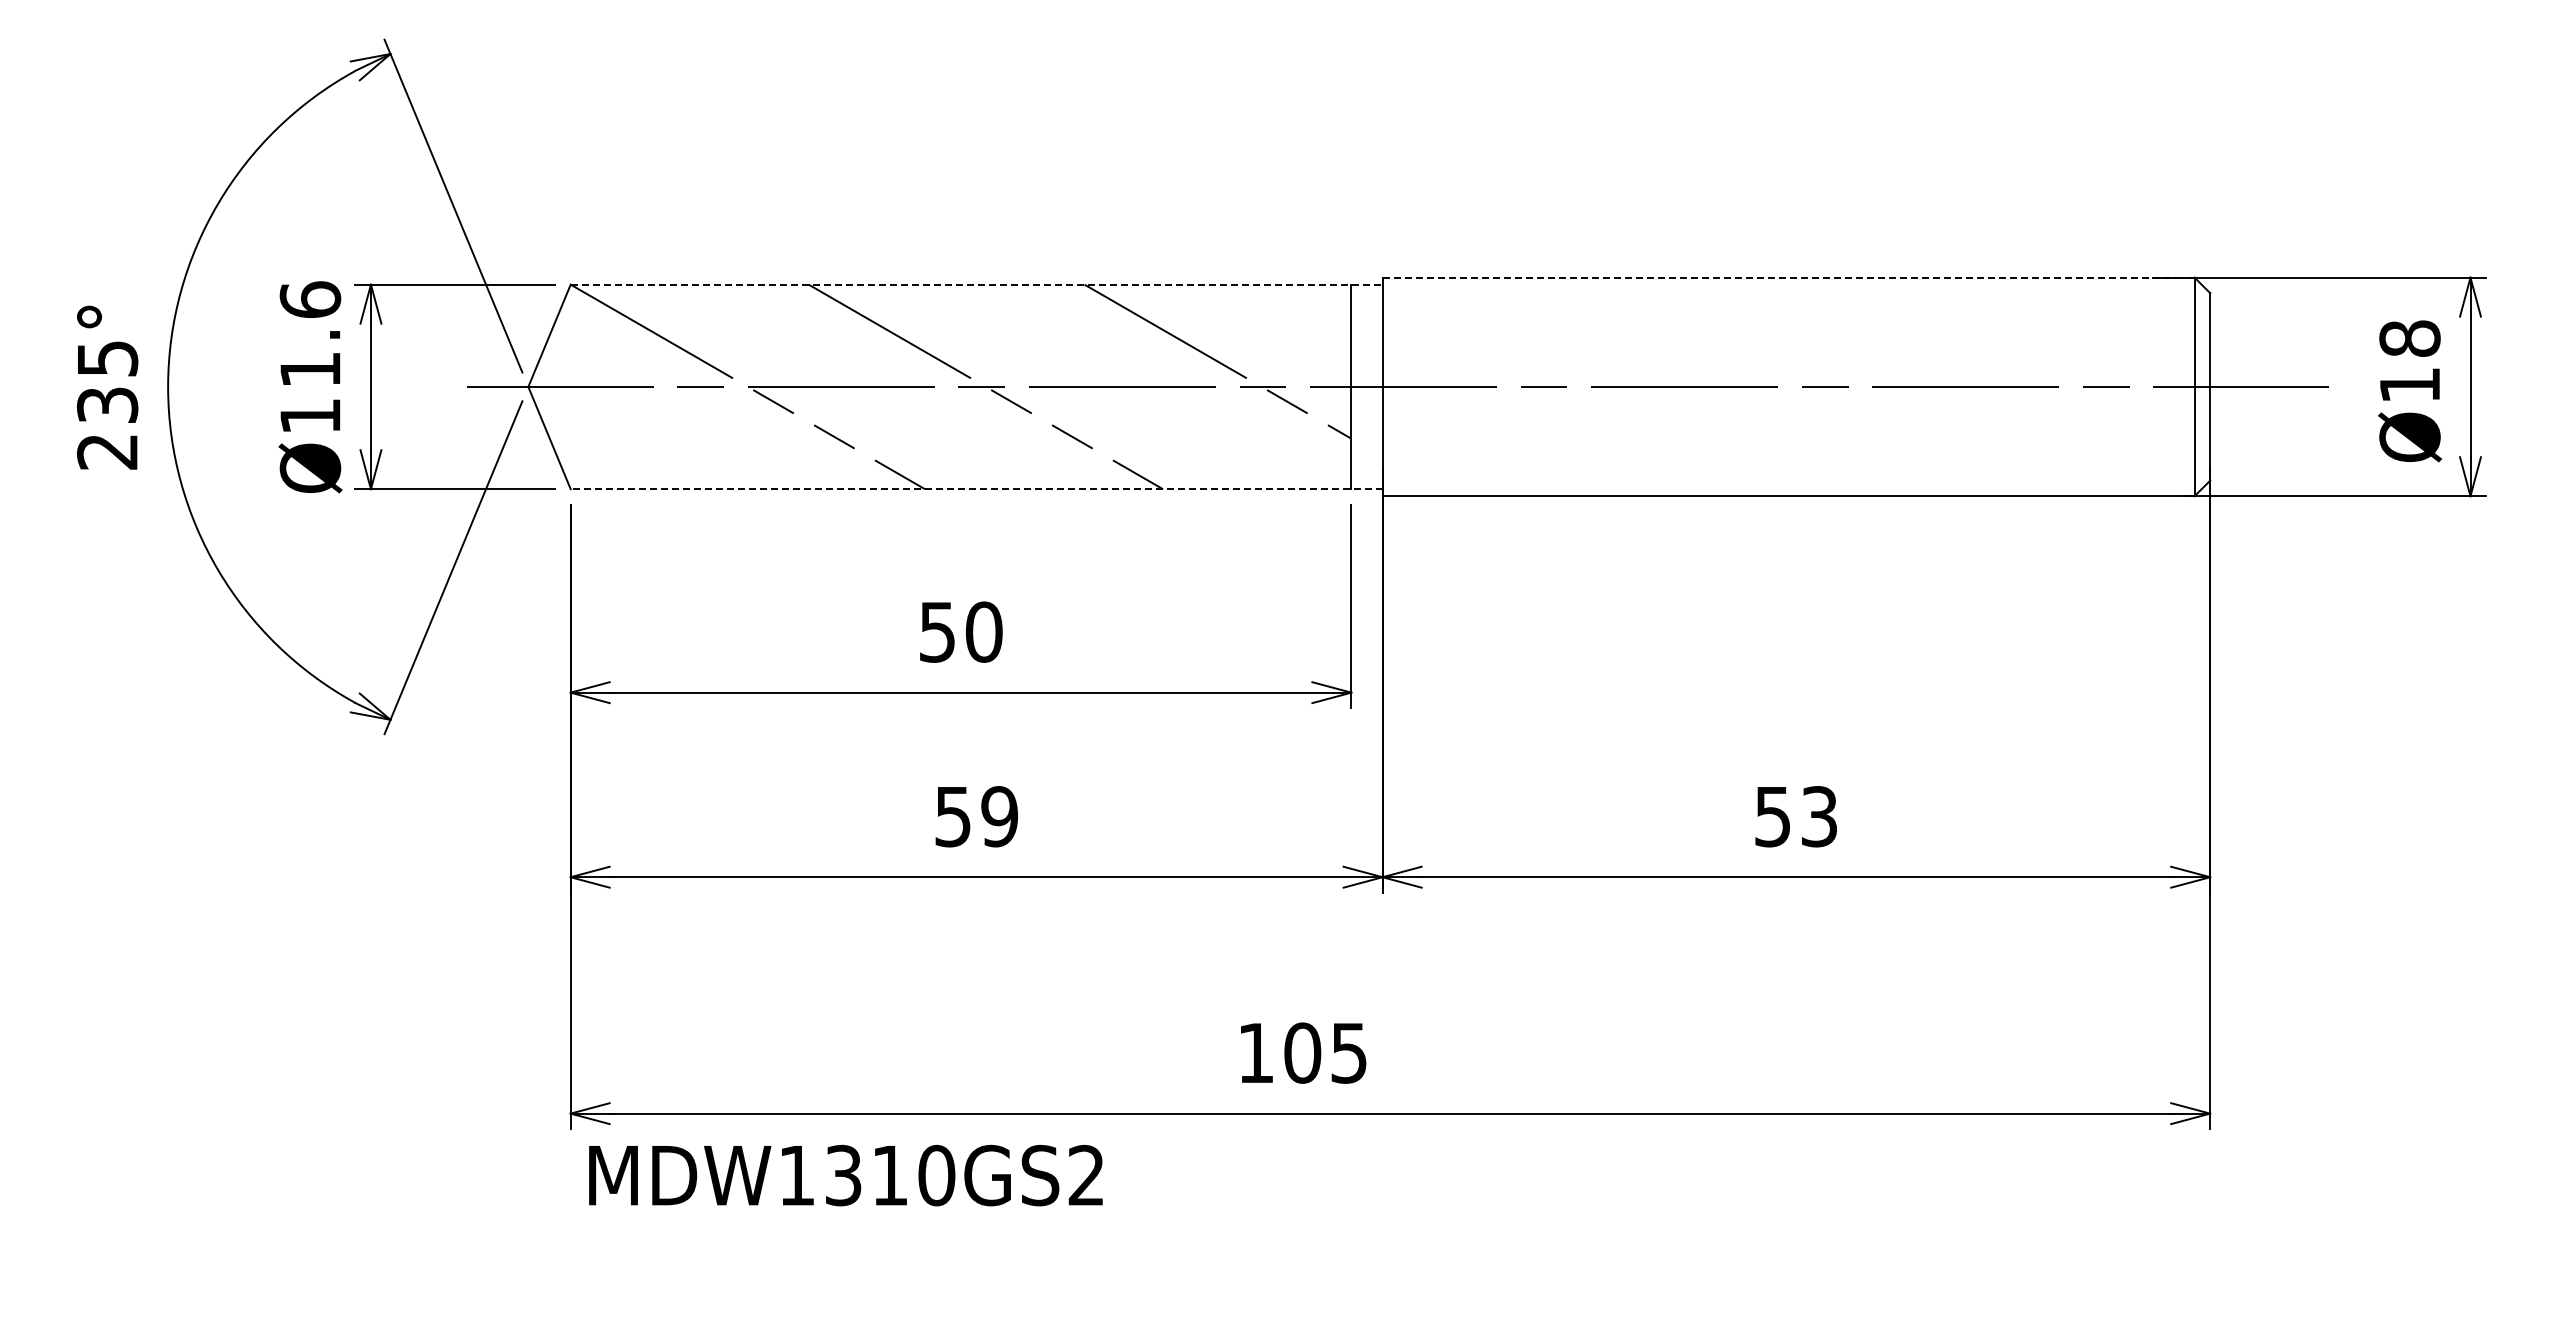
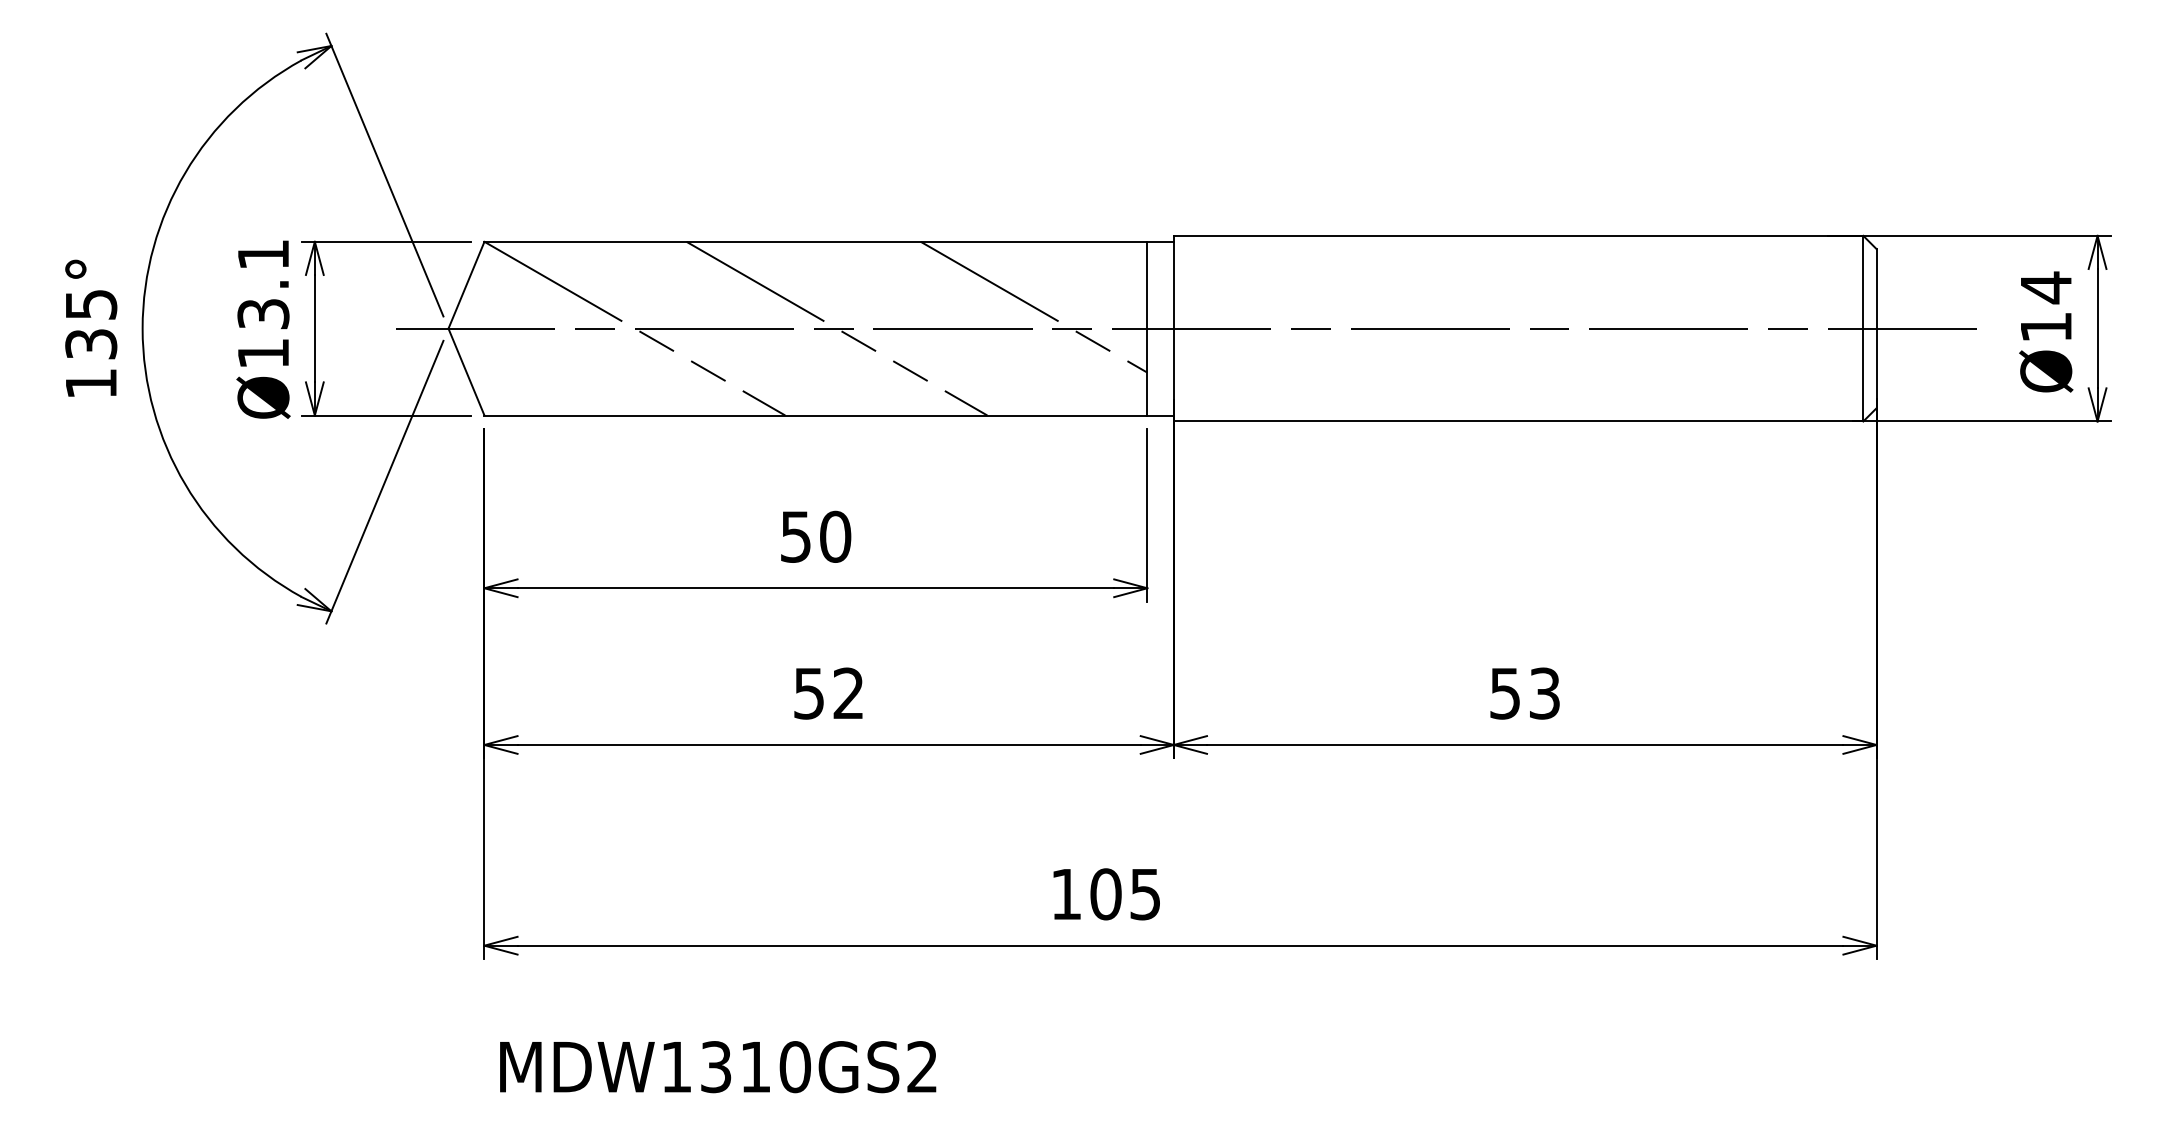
line: (1788, 277) -> (1518, 235), dashed -> solid
line: (976, 284) -> (829, 241), dashed -> solid
text: (310, 334) -> (263, 284), Ø11.6 -> Ø13.1
text: (2409, 338) -> (2045, 287), Ø18 -> Ø14
text: (107, 452) -> (91, 384), 235° -> 135°
line: (976, 489) -> (829, 415), dashed -> solid
text: (999, 816) -> (848, 693), 59 -> 52
text: (845, 1175) -> (717, 1067), moved

